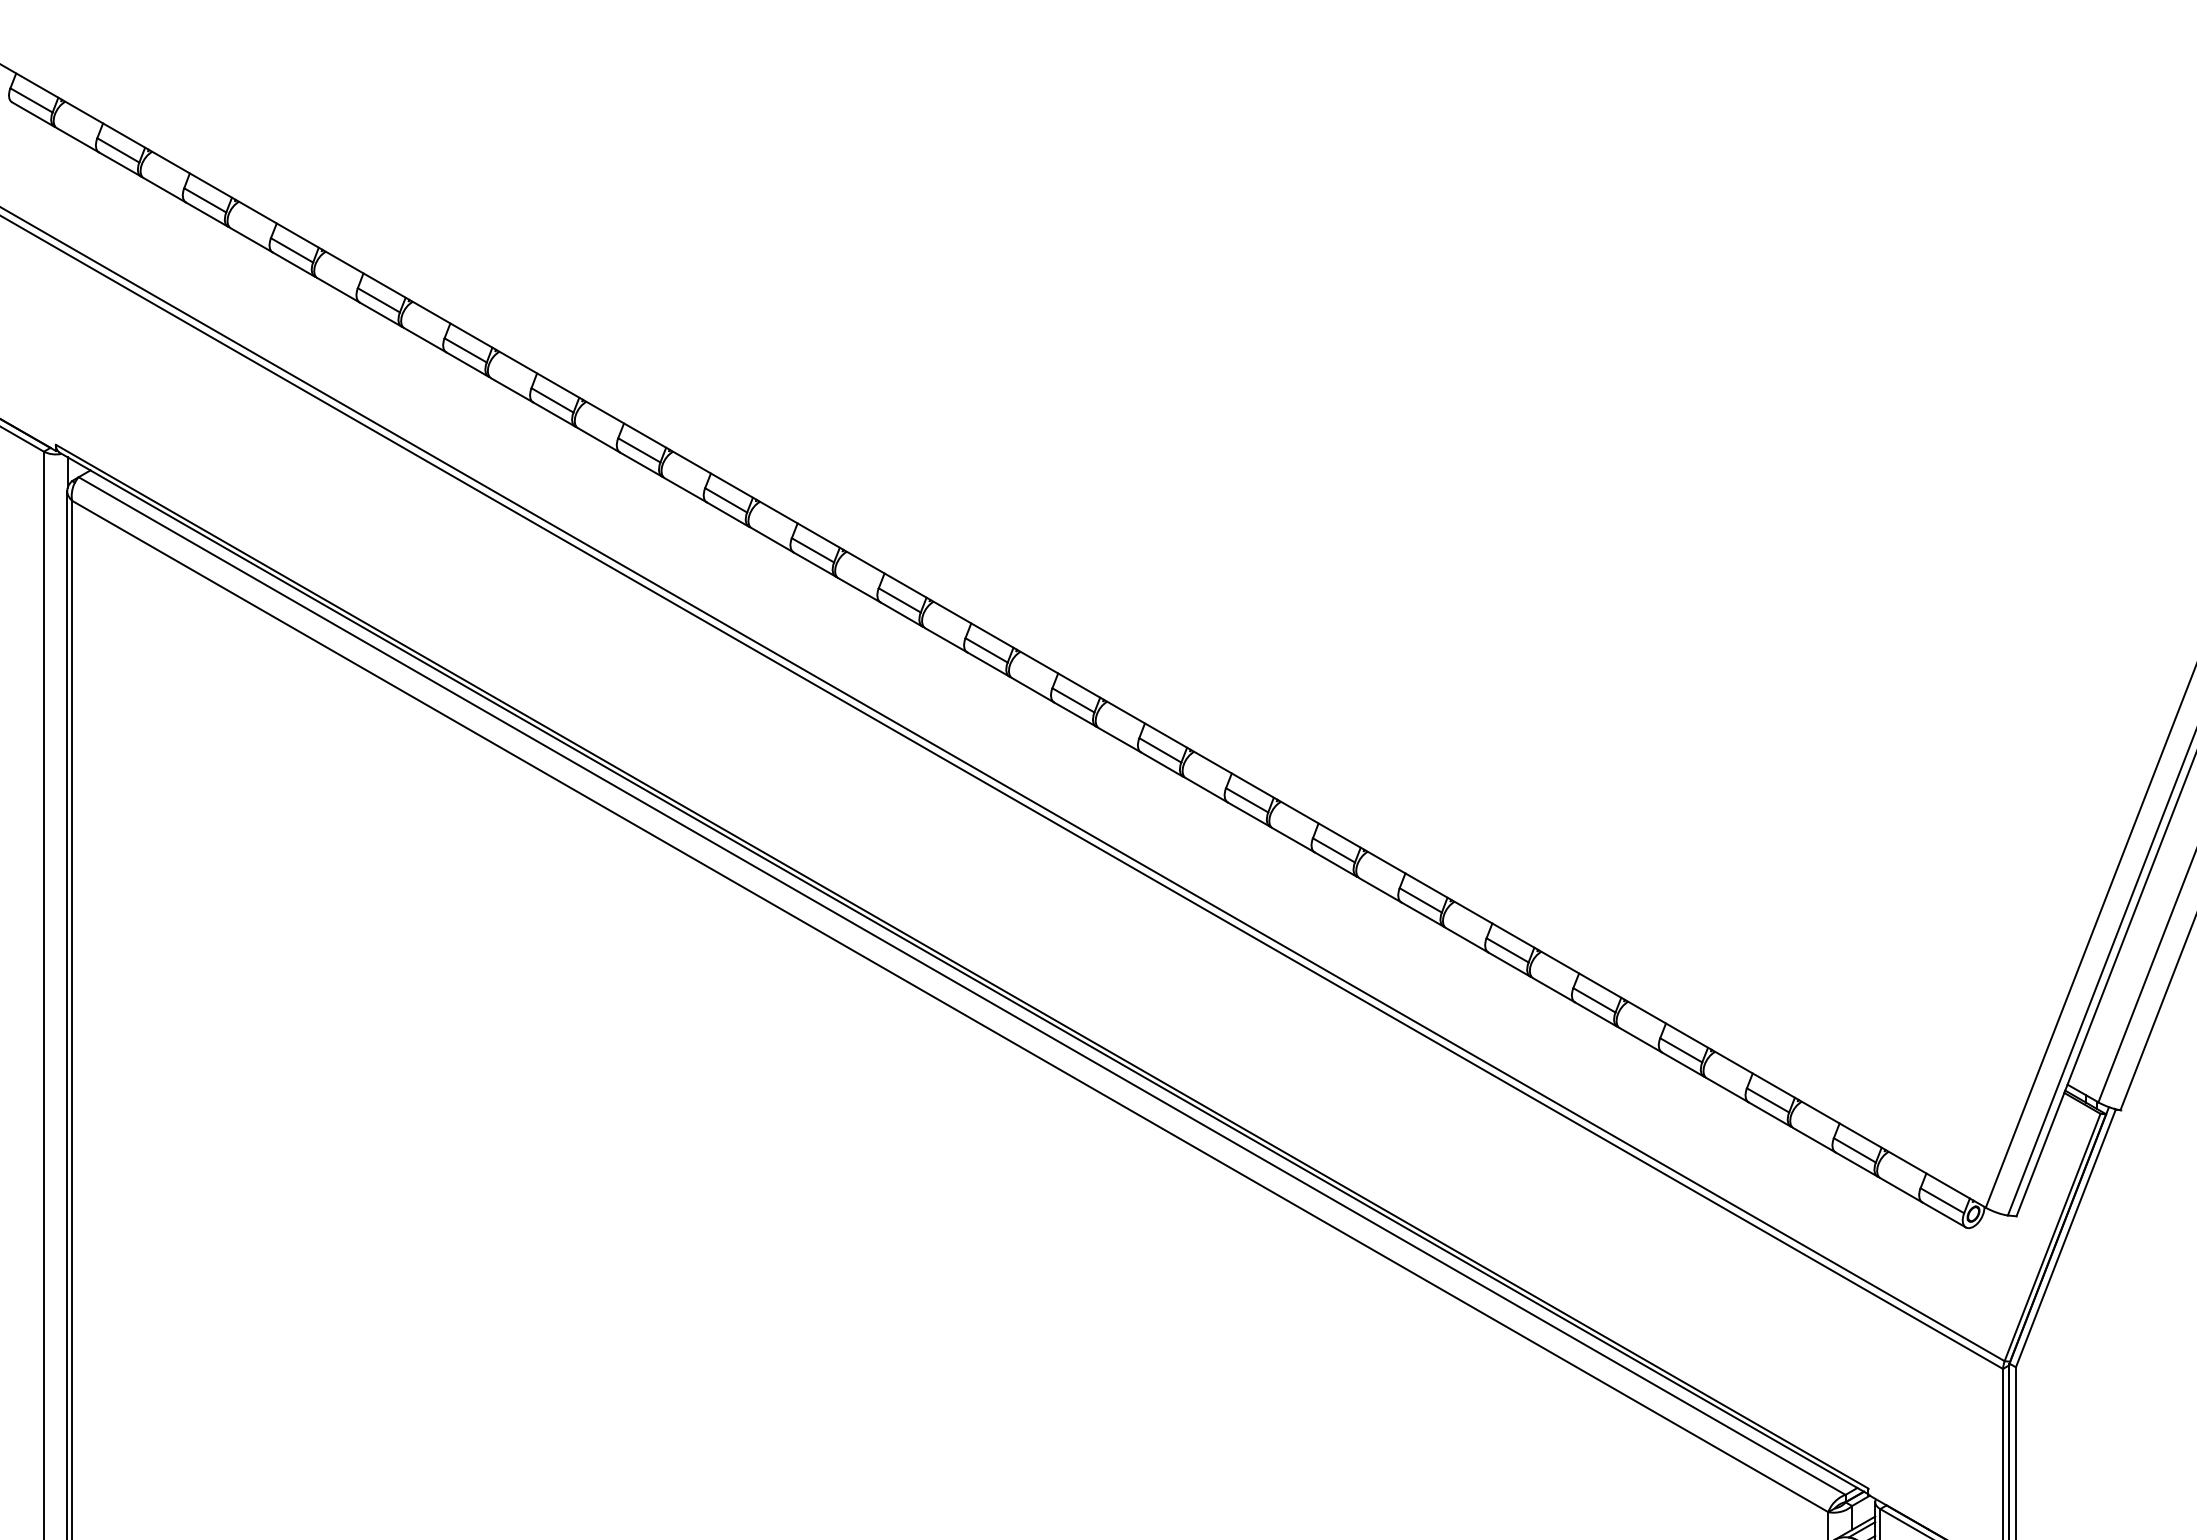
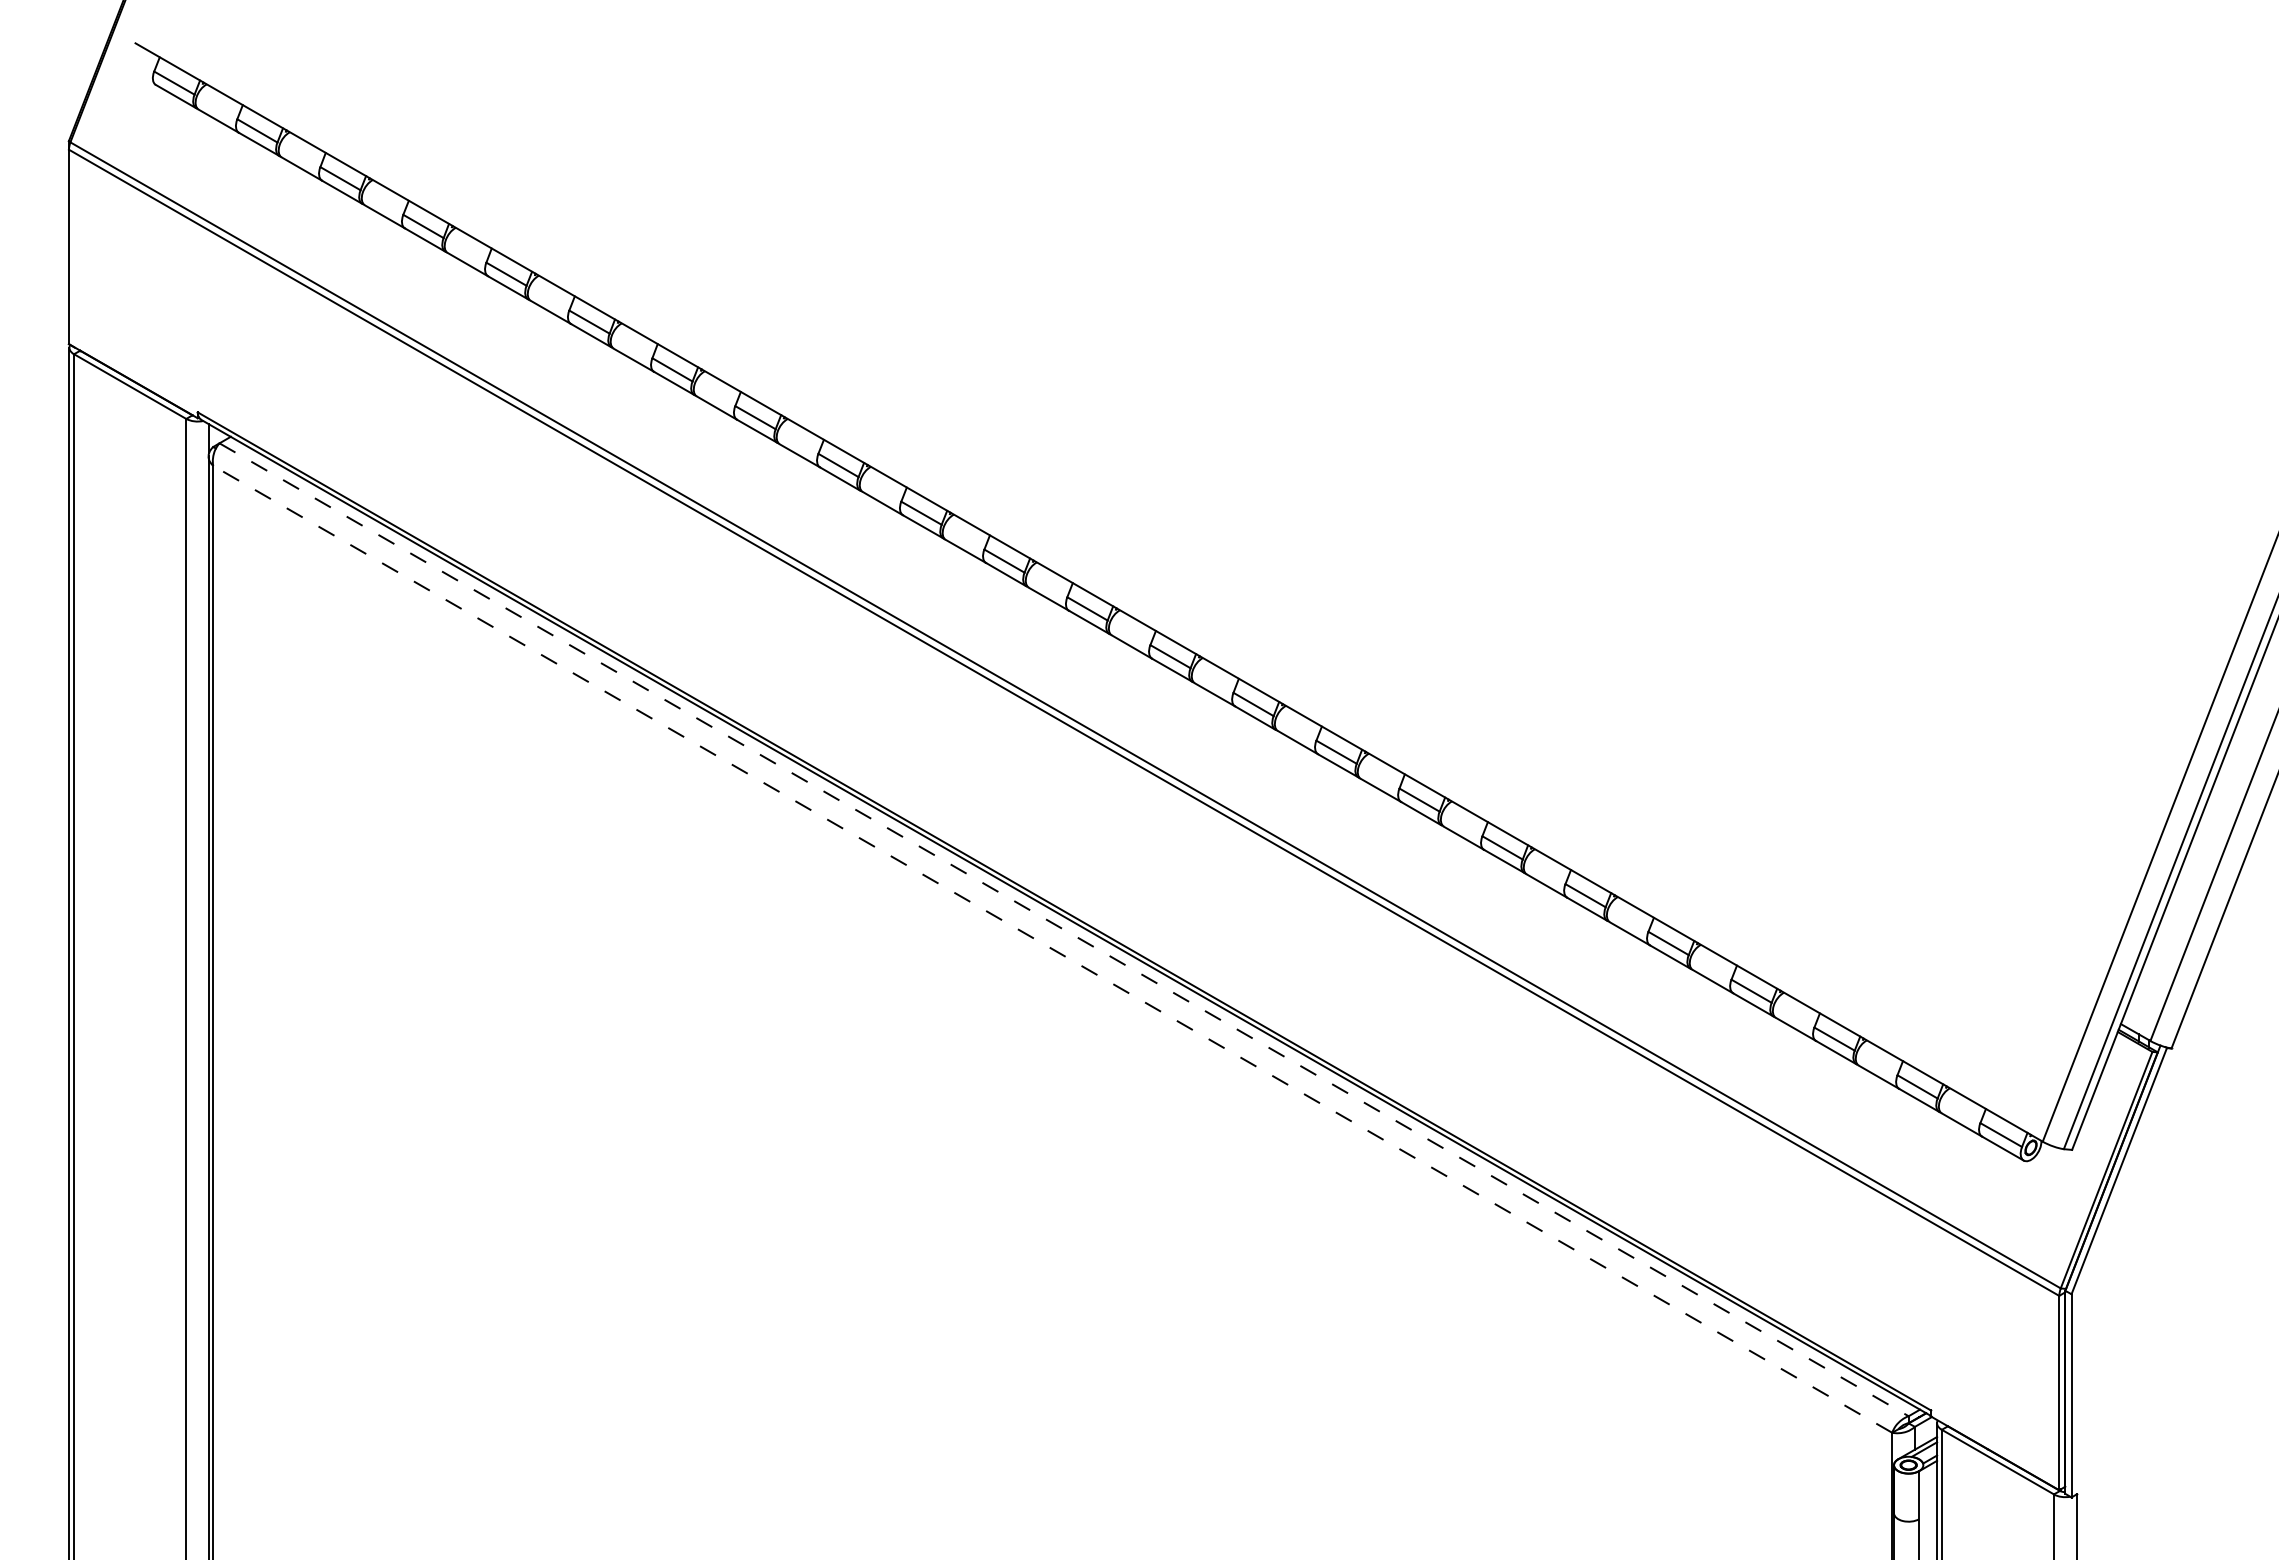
line: (962, 985) -> (1064, 929), solid -> dashed
line: (950, 1006) -> (1052, 949), solid -> dashed

